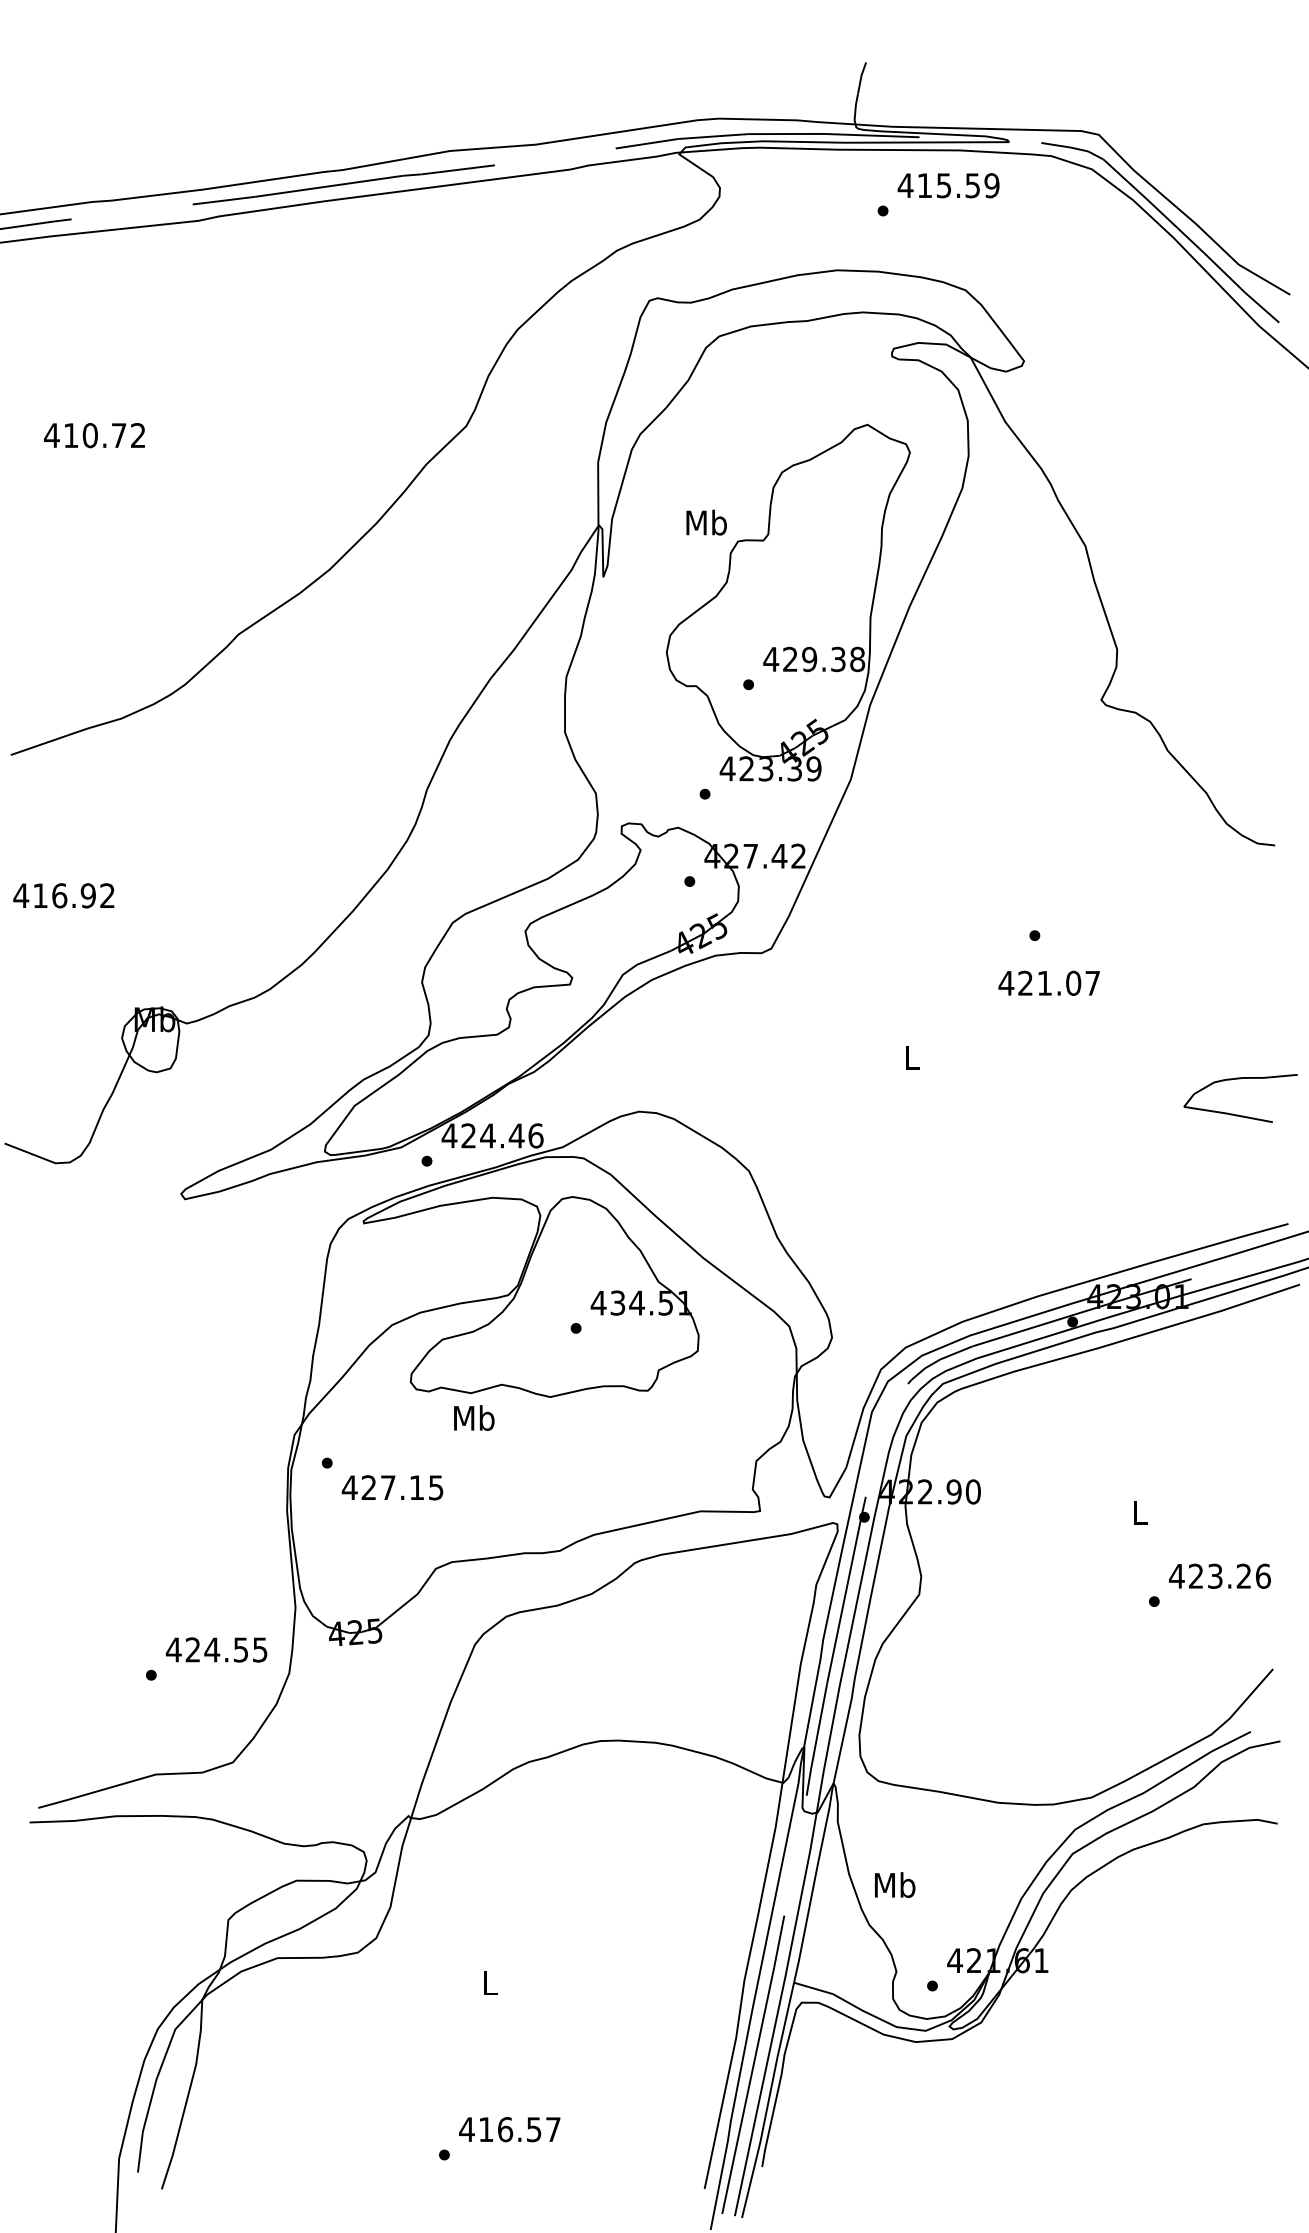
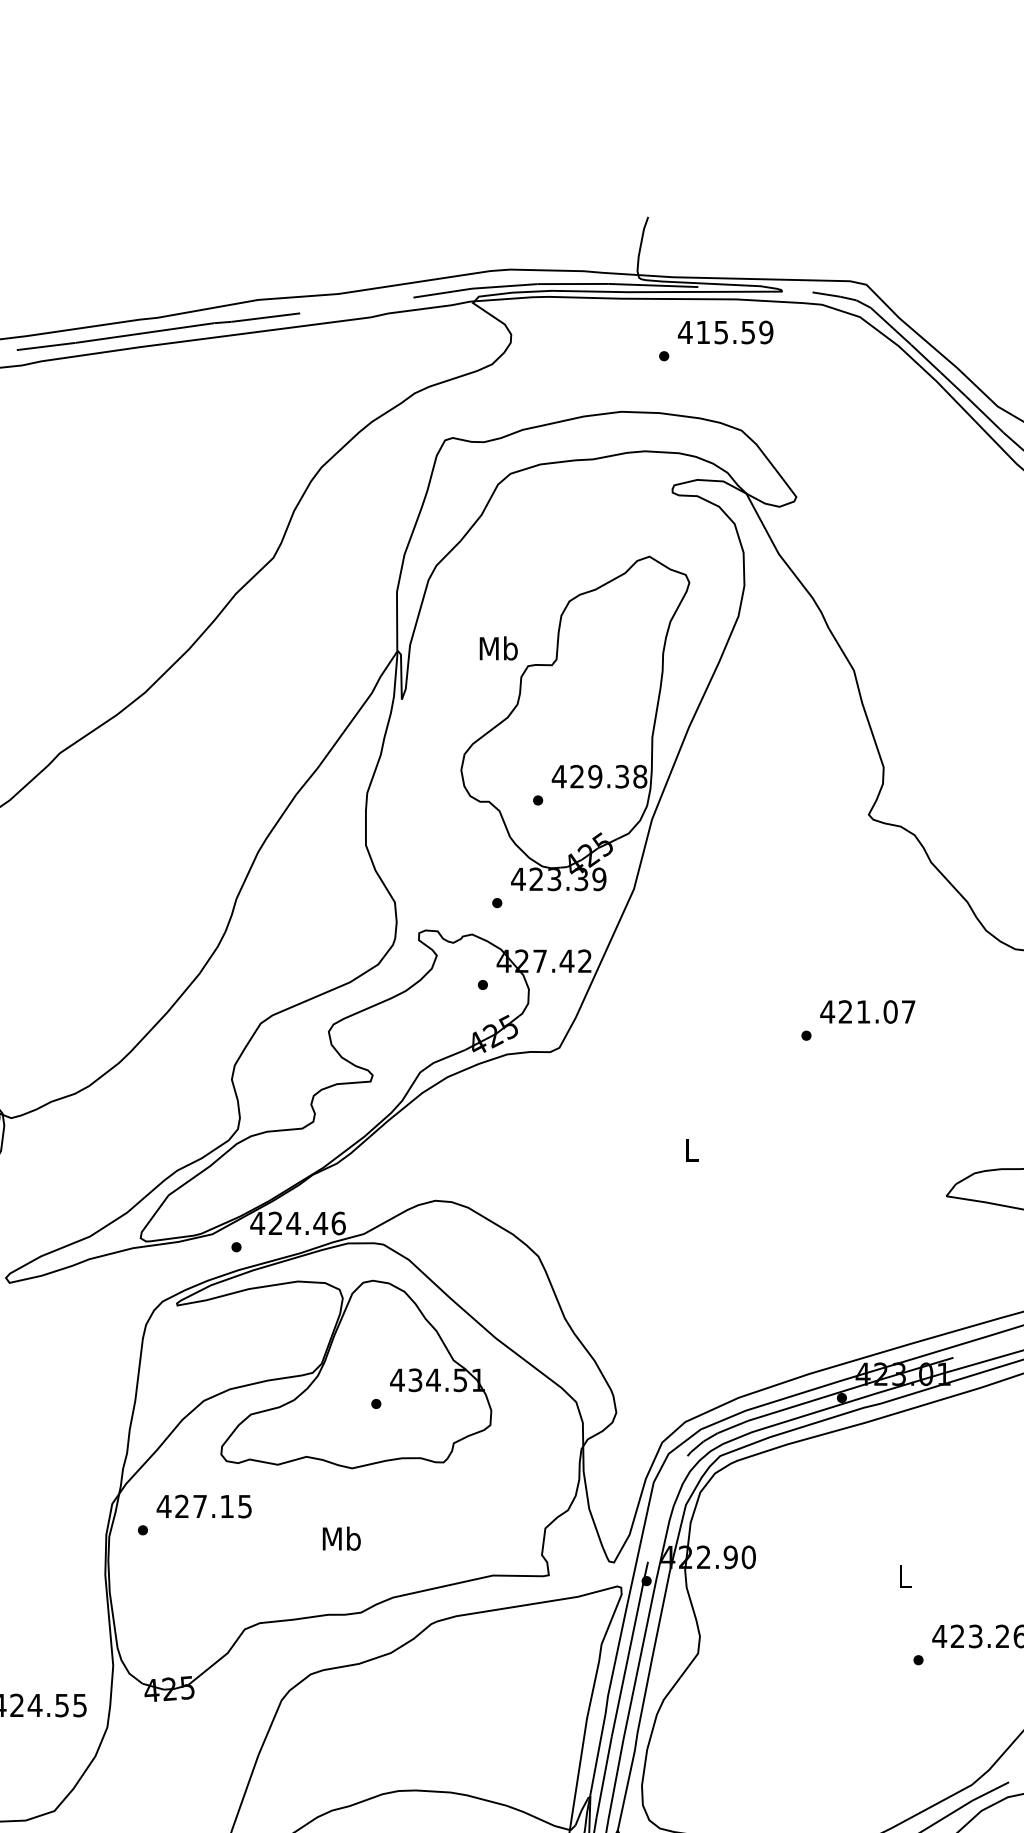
text: (1048, 982) -> (867, 1011), moved
text: (474, 1417) -> (341, 1538), moved
text: (392, 1487) -> (204, 1506), moved

